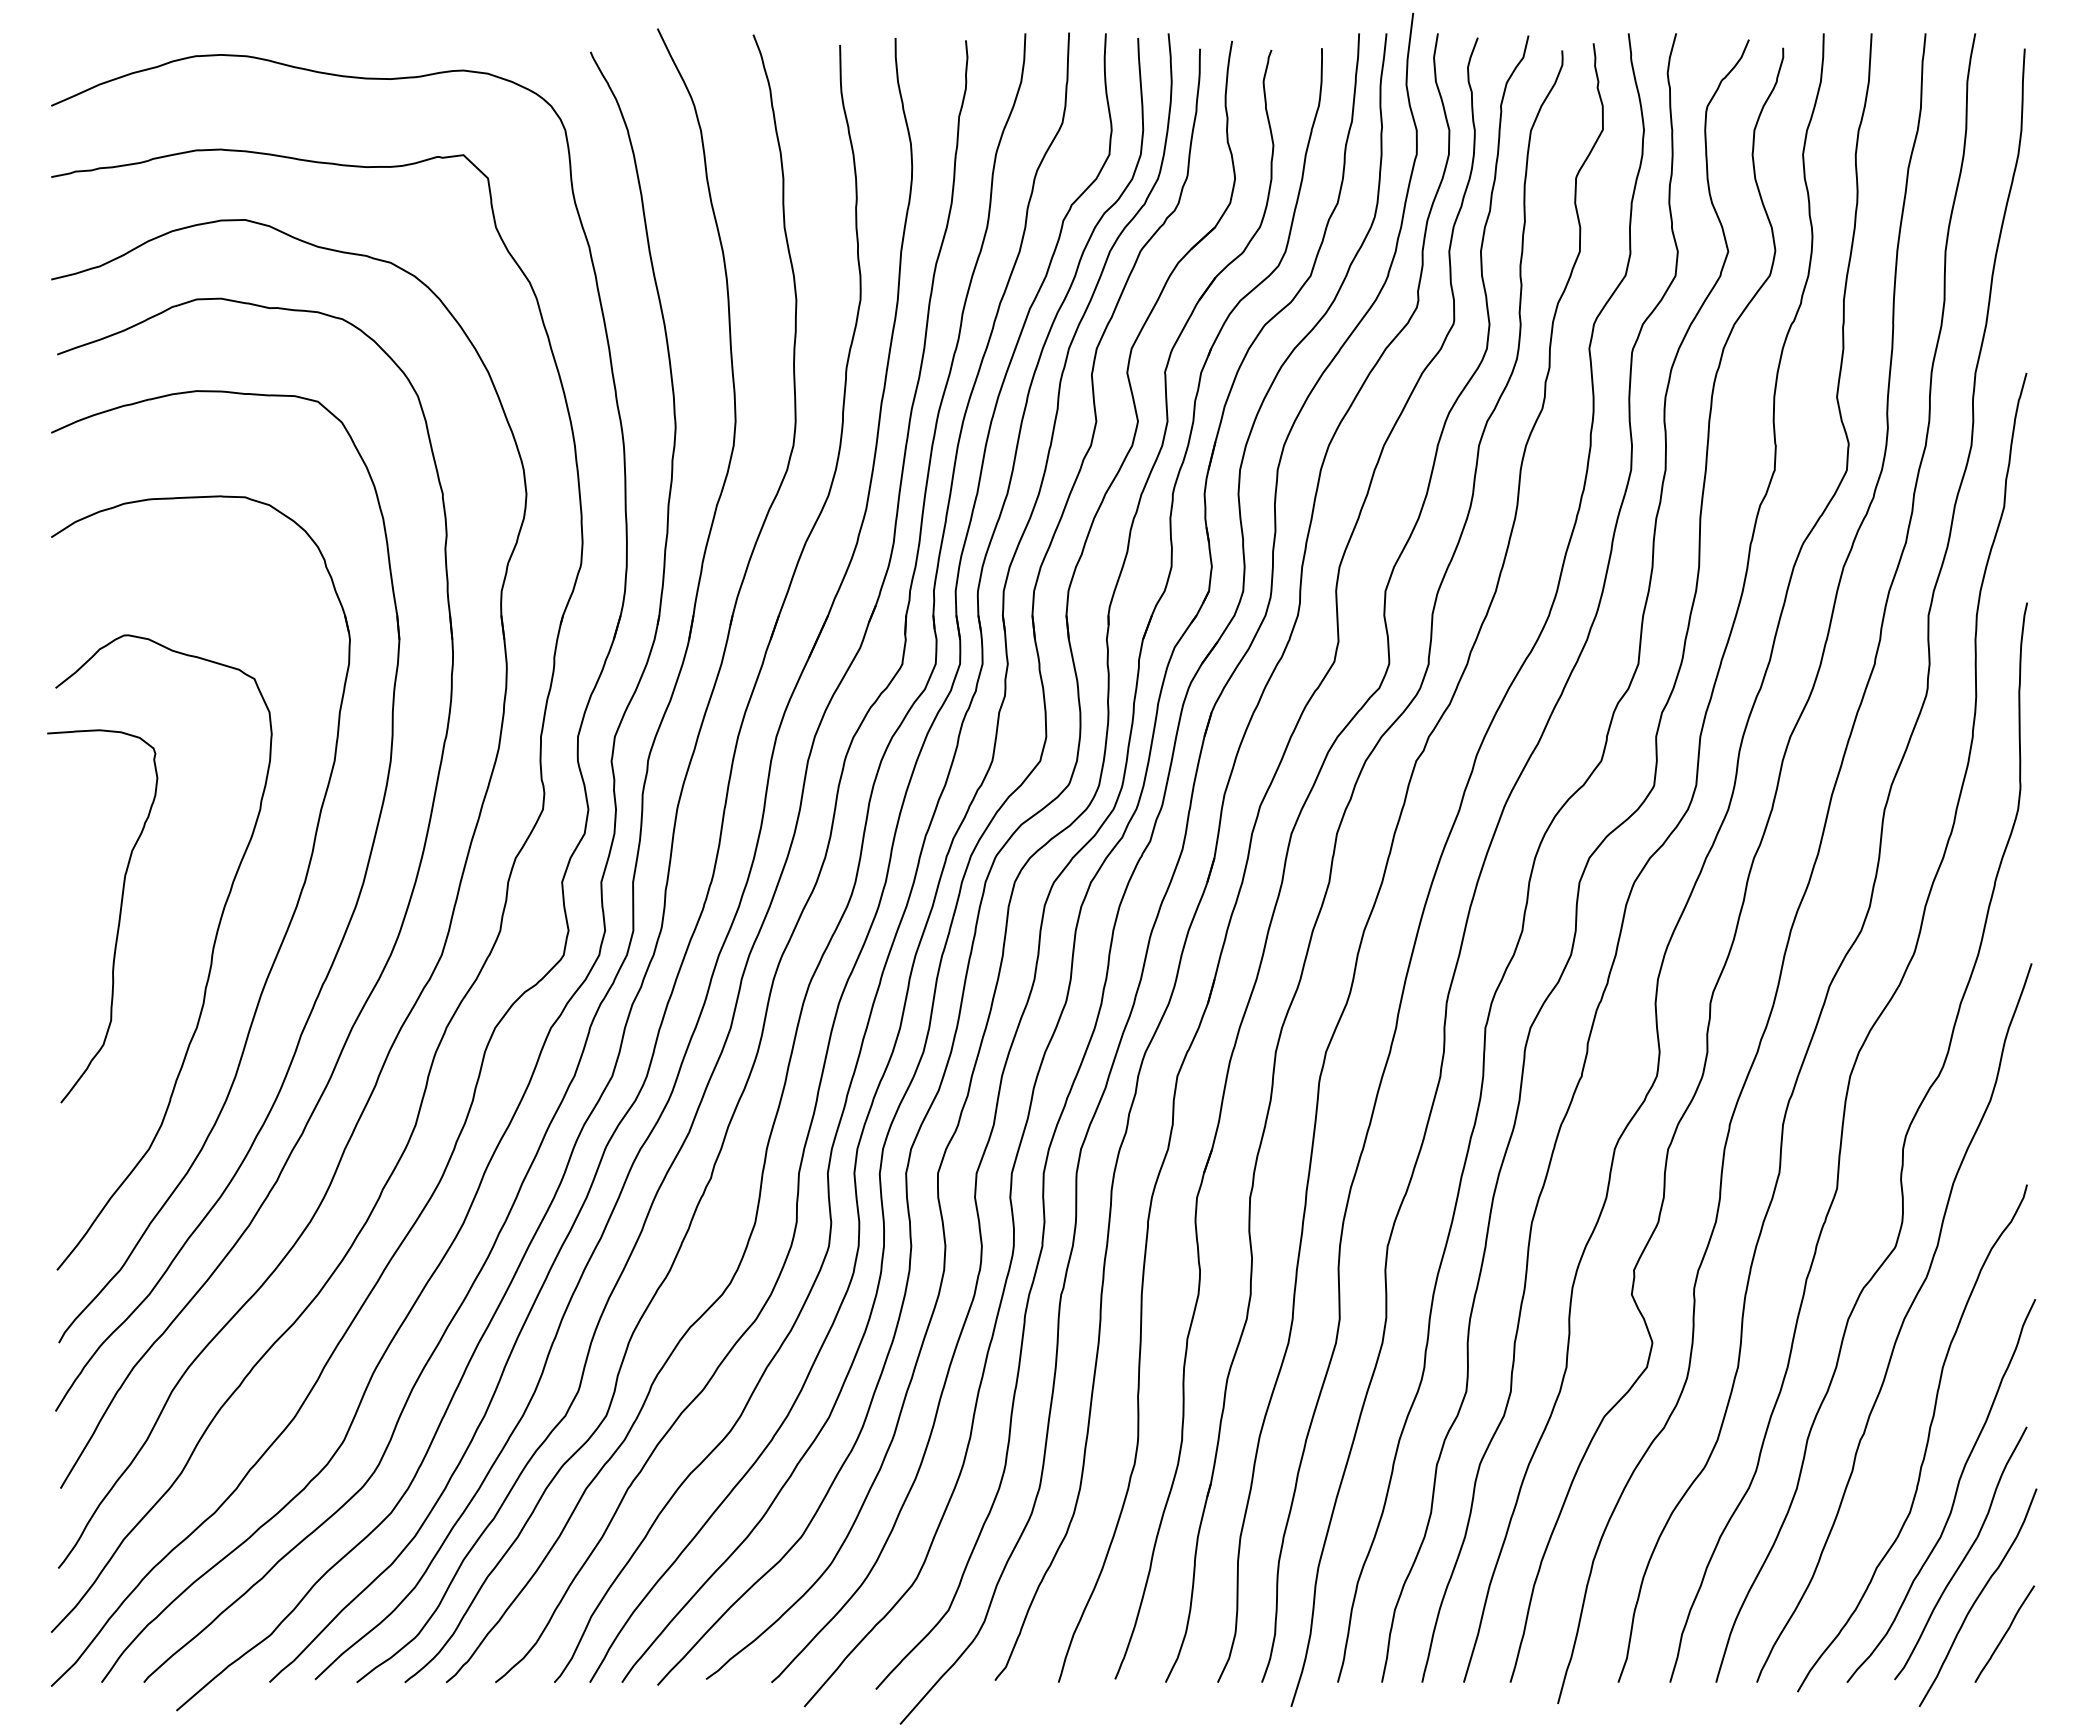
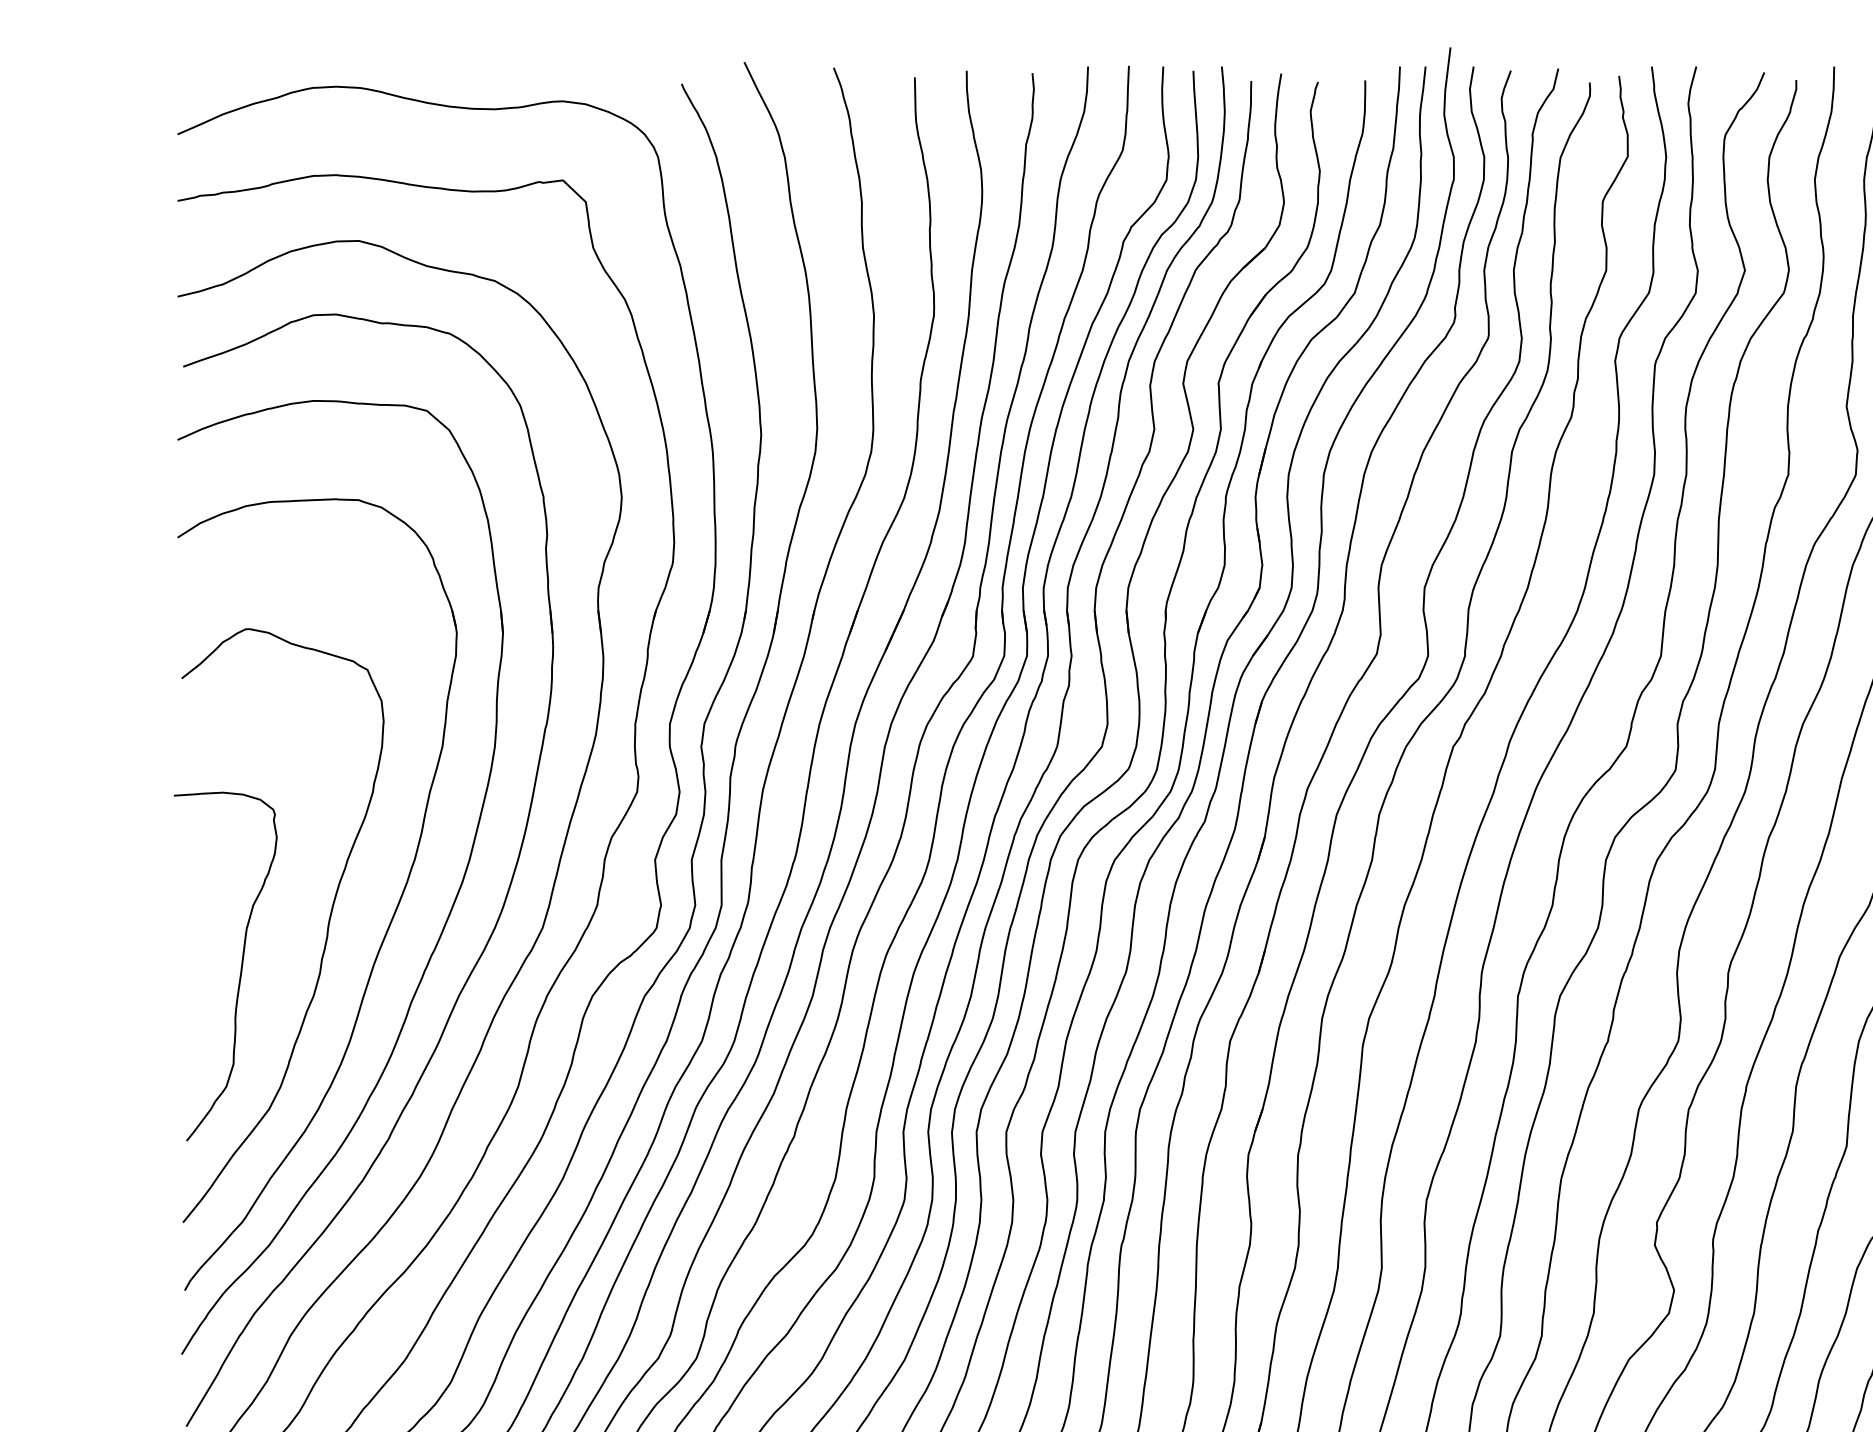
curve: (118, 918) -> (240, 968), moved

